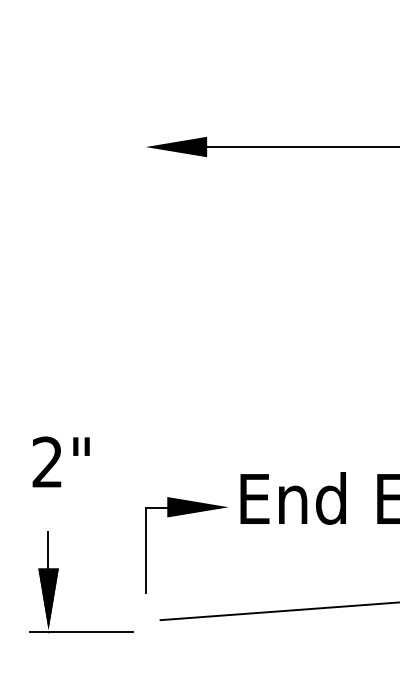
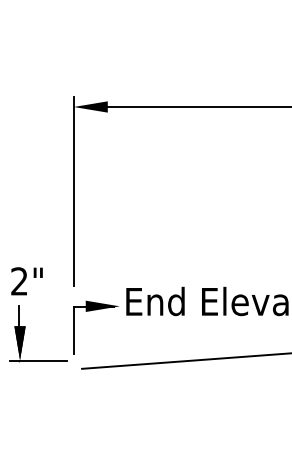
line: (145, 299) -> (73, 191), added
part: (58, 574) -> (25, 329), moved

